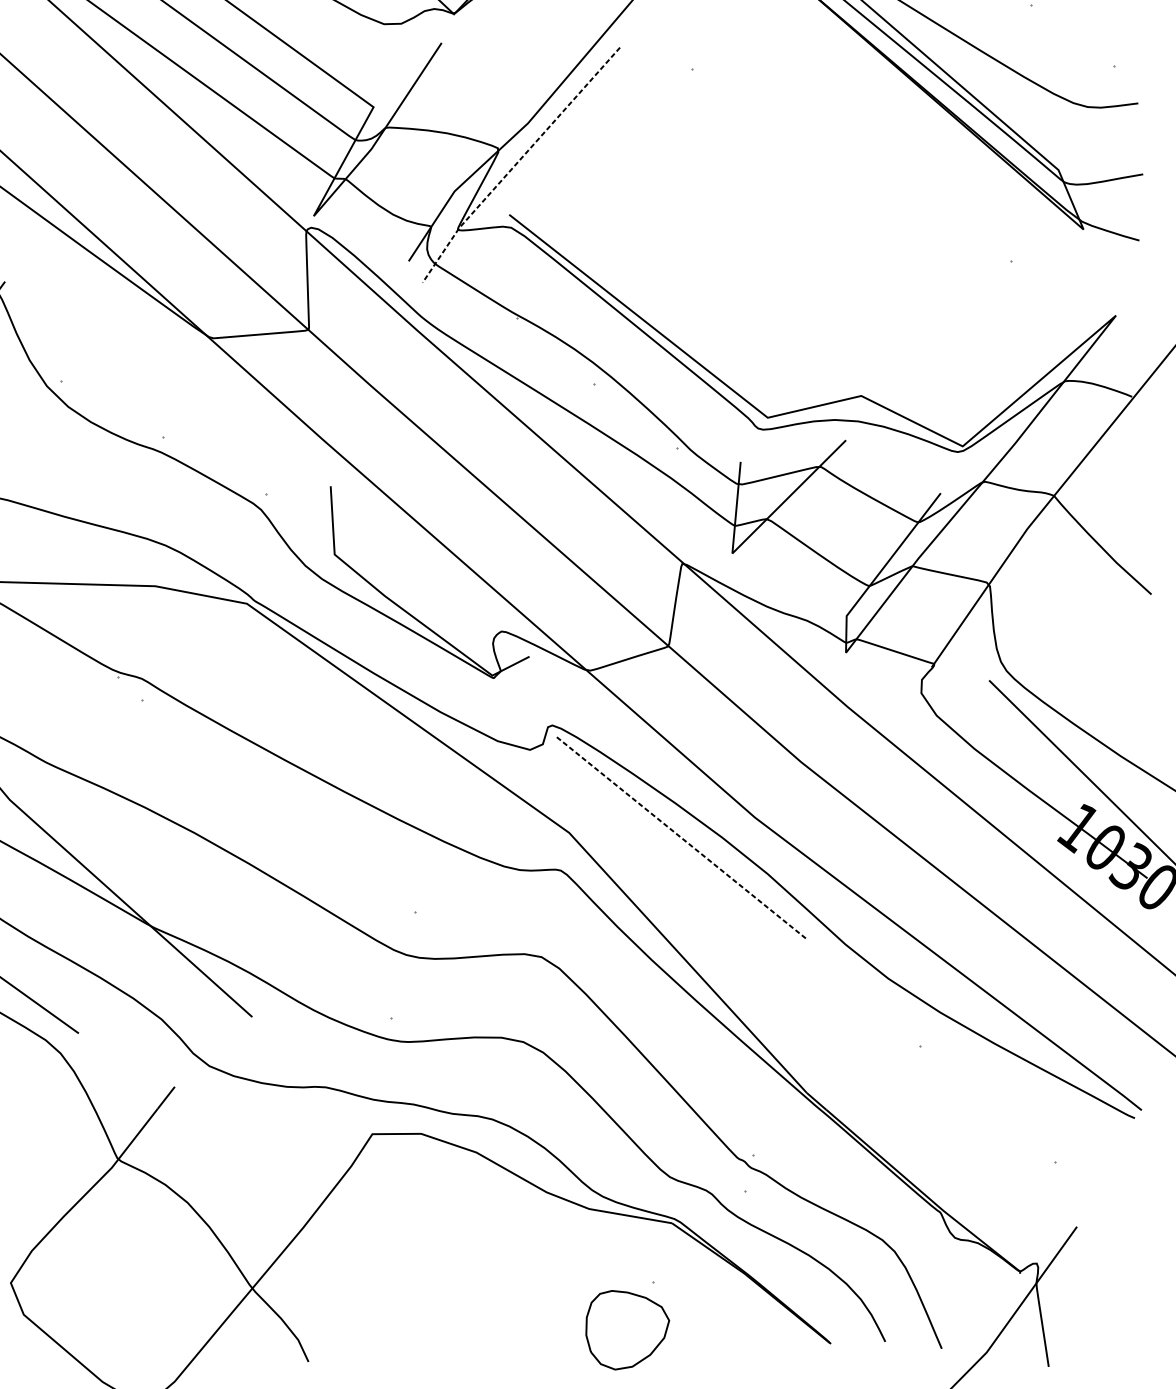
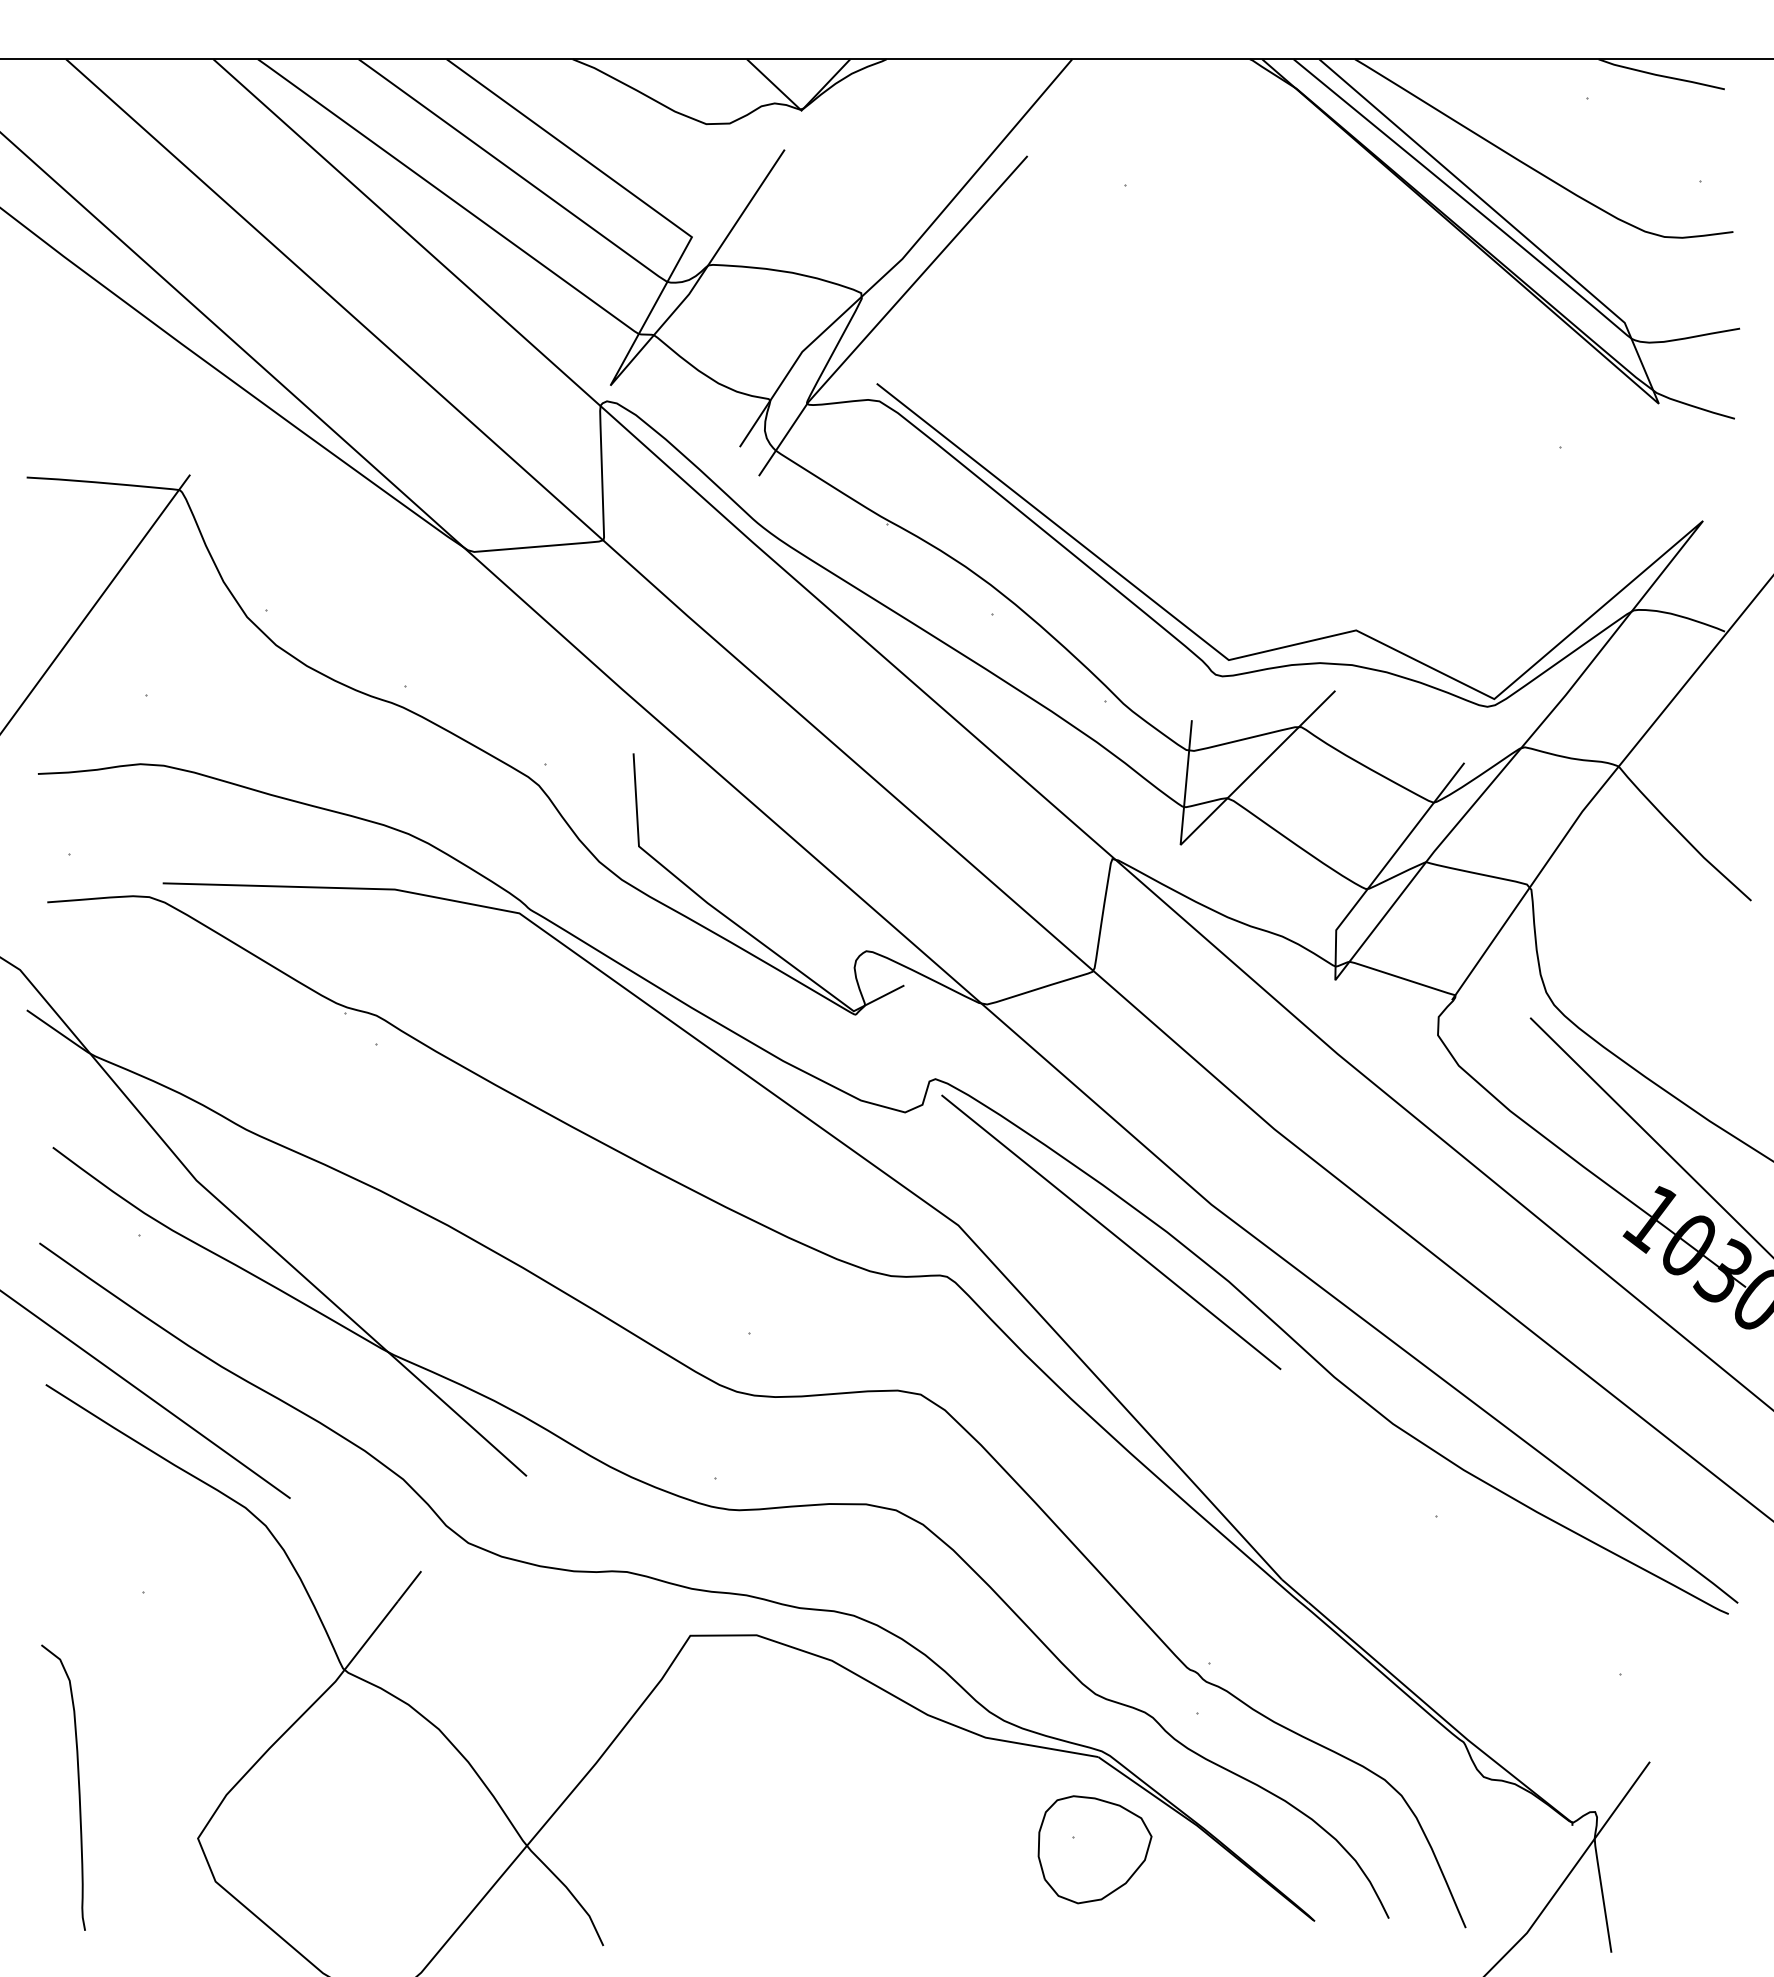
line: (517, 163) -> (887, 313), dashed -> solid
line: (681, 838) -> (1111, 1232), dashed -> solid
part: (627, 1330) -> (1094, 1849), moved

